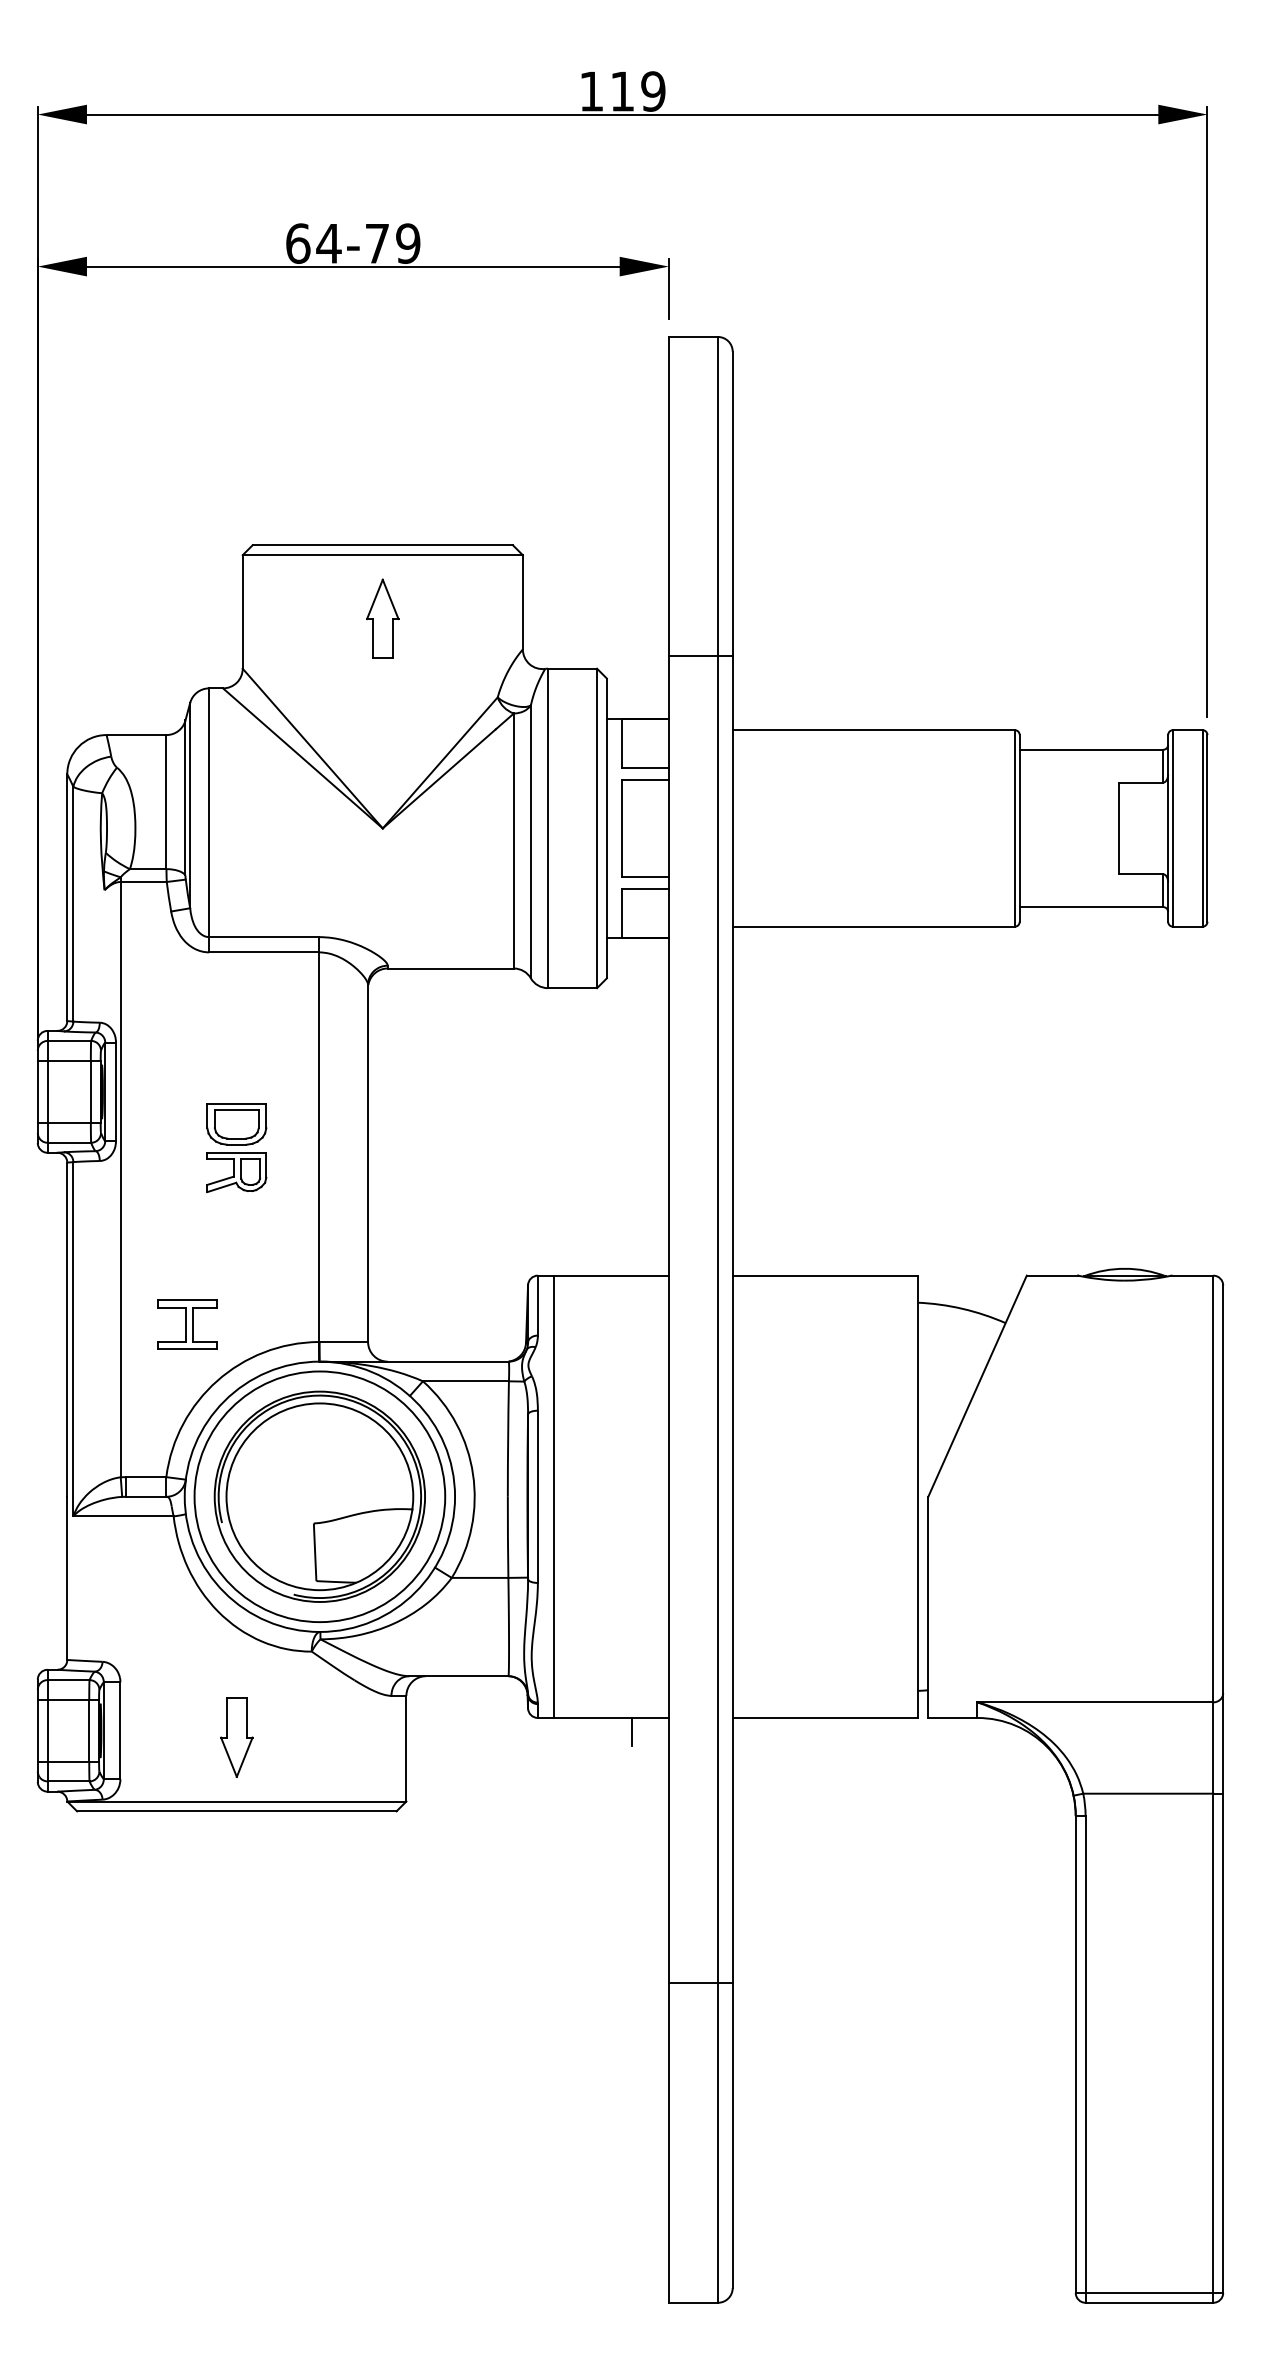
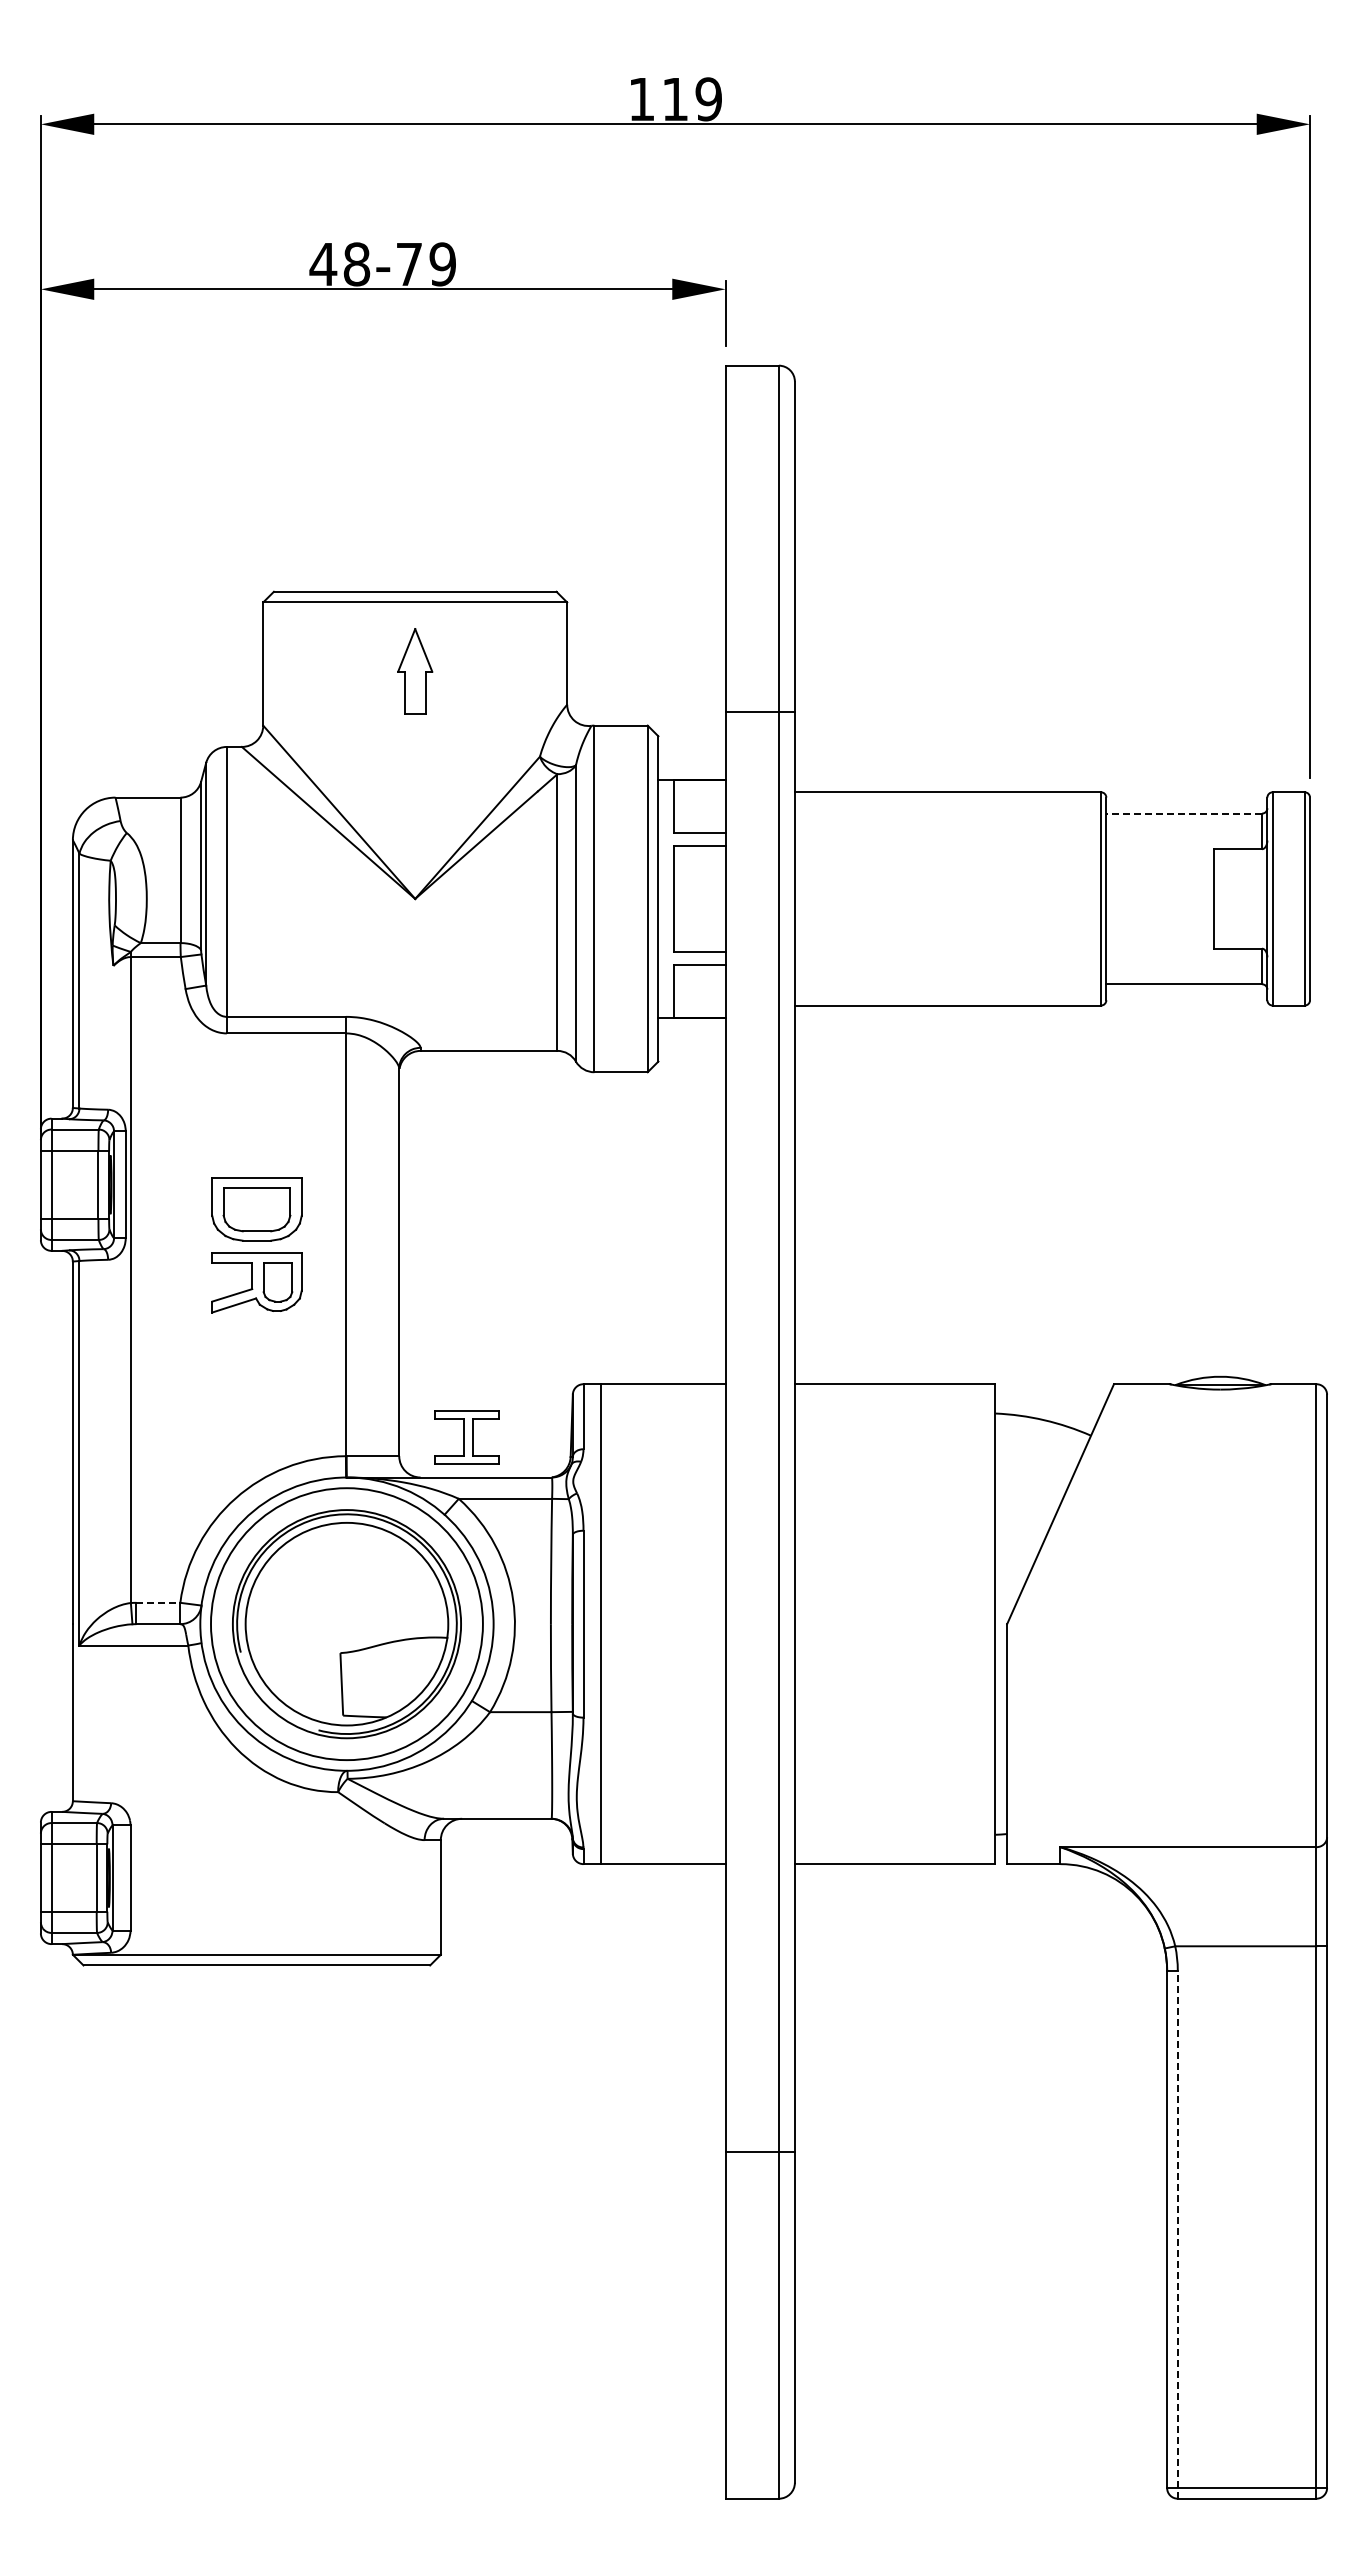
text: (313, 243) -> (339, 264), 64-79 -> 48-79
line: (1091, 749) -> (1184, 813), solid -> dashed
part: (236, 1147) -> (256, 1245), size x1.4
part: (187, 1324) -> (466, 1437), moved
line: (146, 1476) -> (158, 1602), solid -> dashed
line: (632, 1732) -> (686, 1879), removed
part: (236, 1737) -> (256, 1885), removed
line: (1085, 2059) -> (1177, 2234), solid -> dashed

